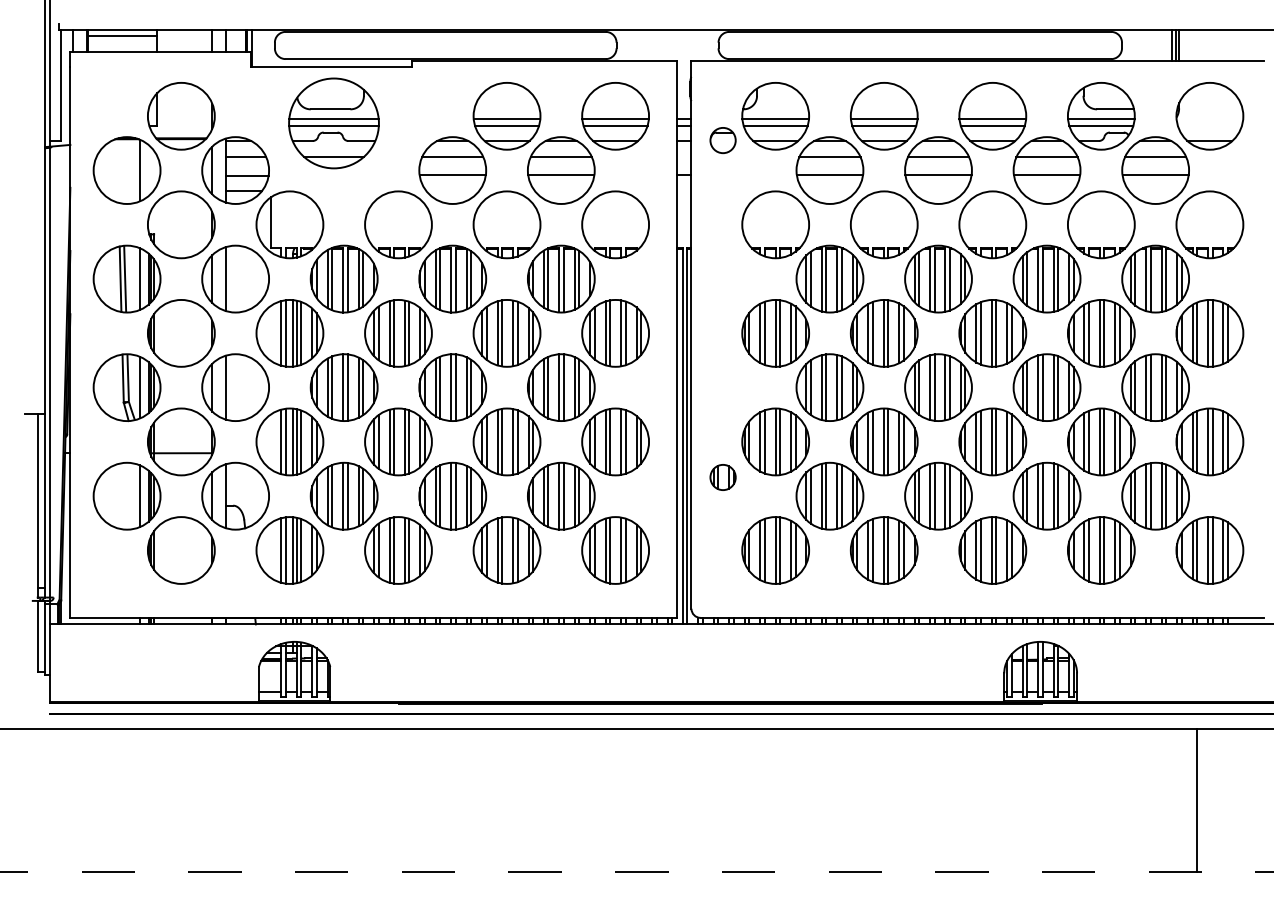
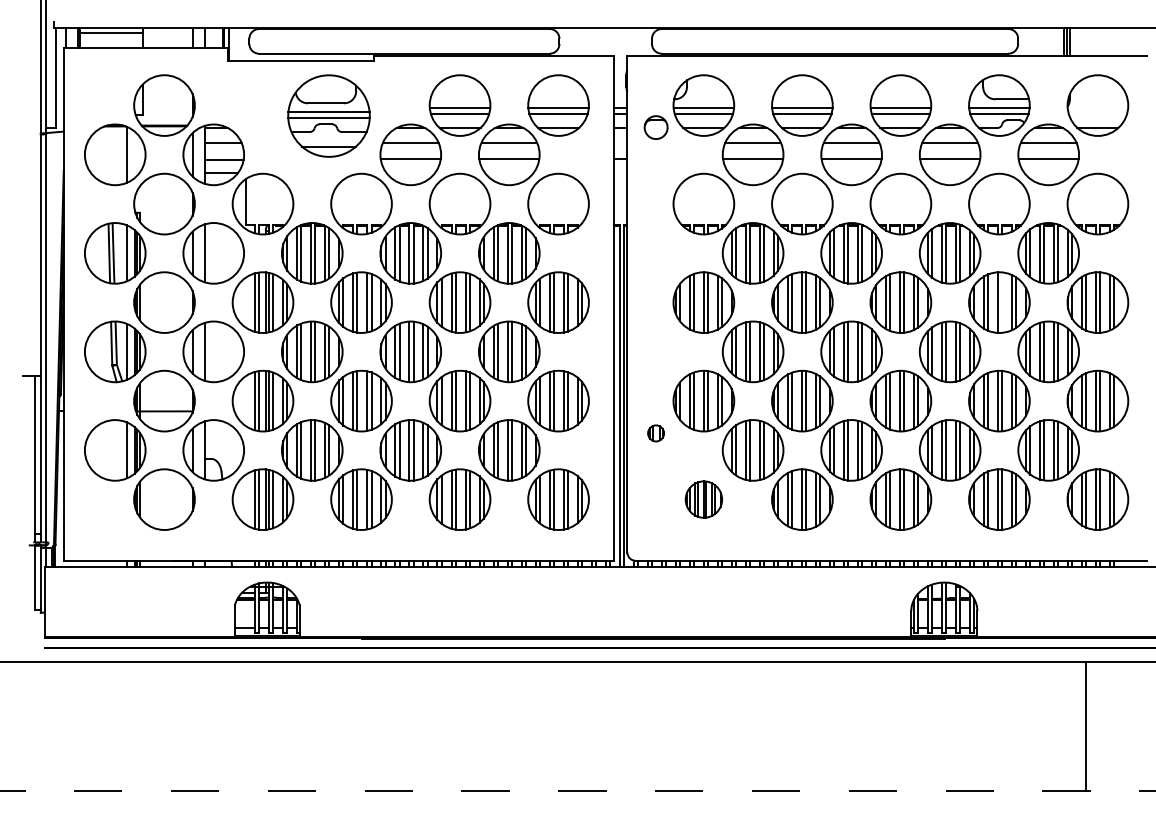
part: (333, 122) -> (328, 115), moved
line: (1104, 333) -> (1002, 302), removed
part: (722, 477) -> (655, 433), size x0.7
part: (775, 550) -> (703, 499), size x0.6

